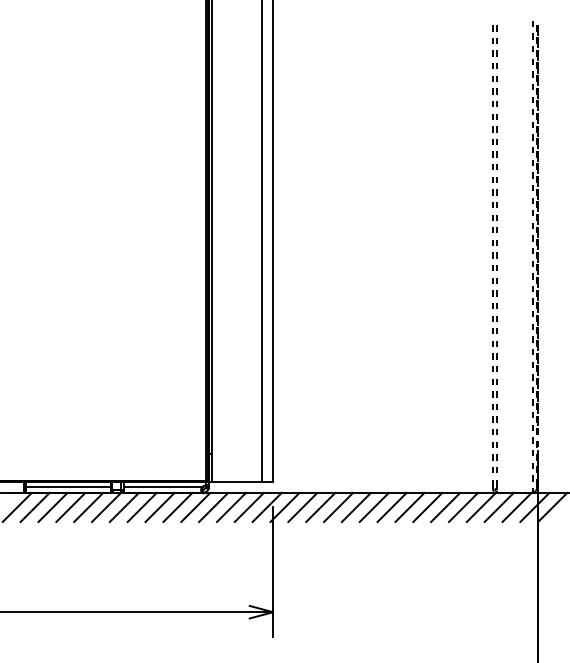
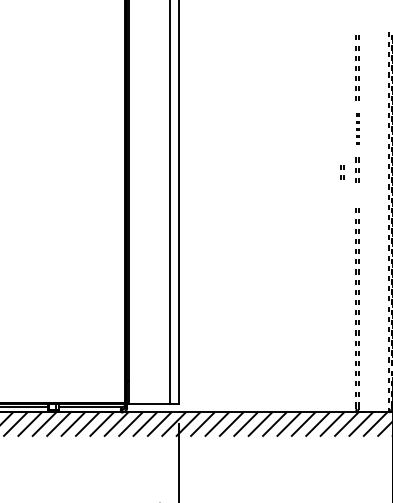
part: (494, 141) -> (357, 129), size x0.7
part: (494, 223) -> (342, 171), moved

